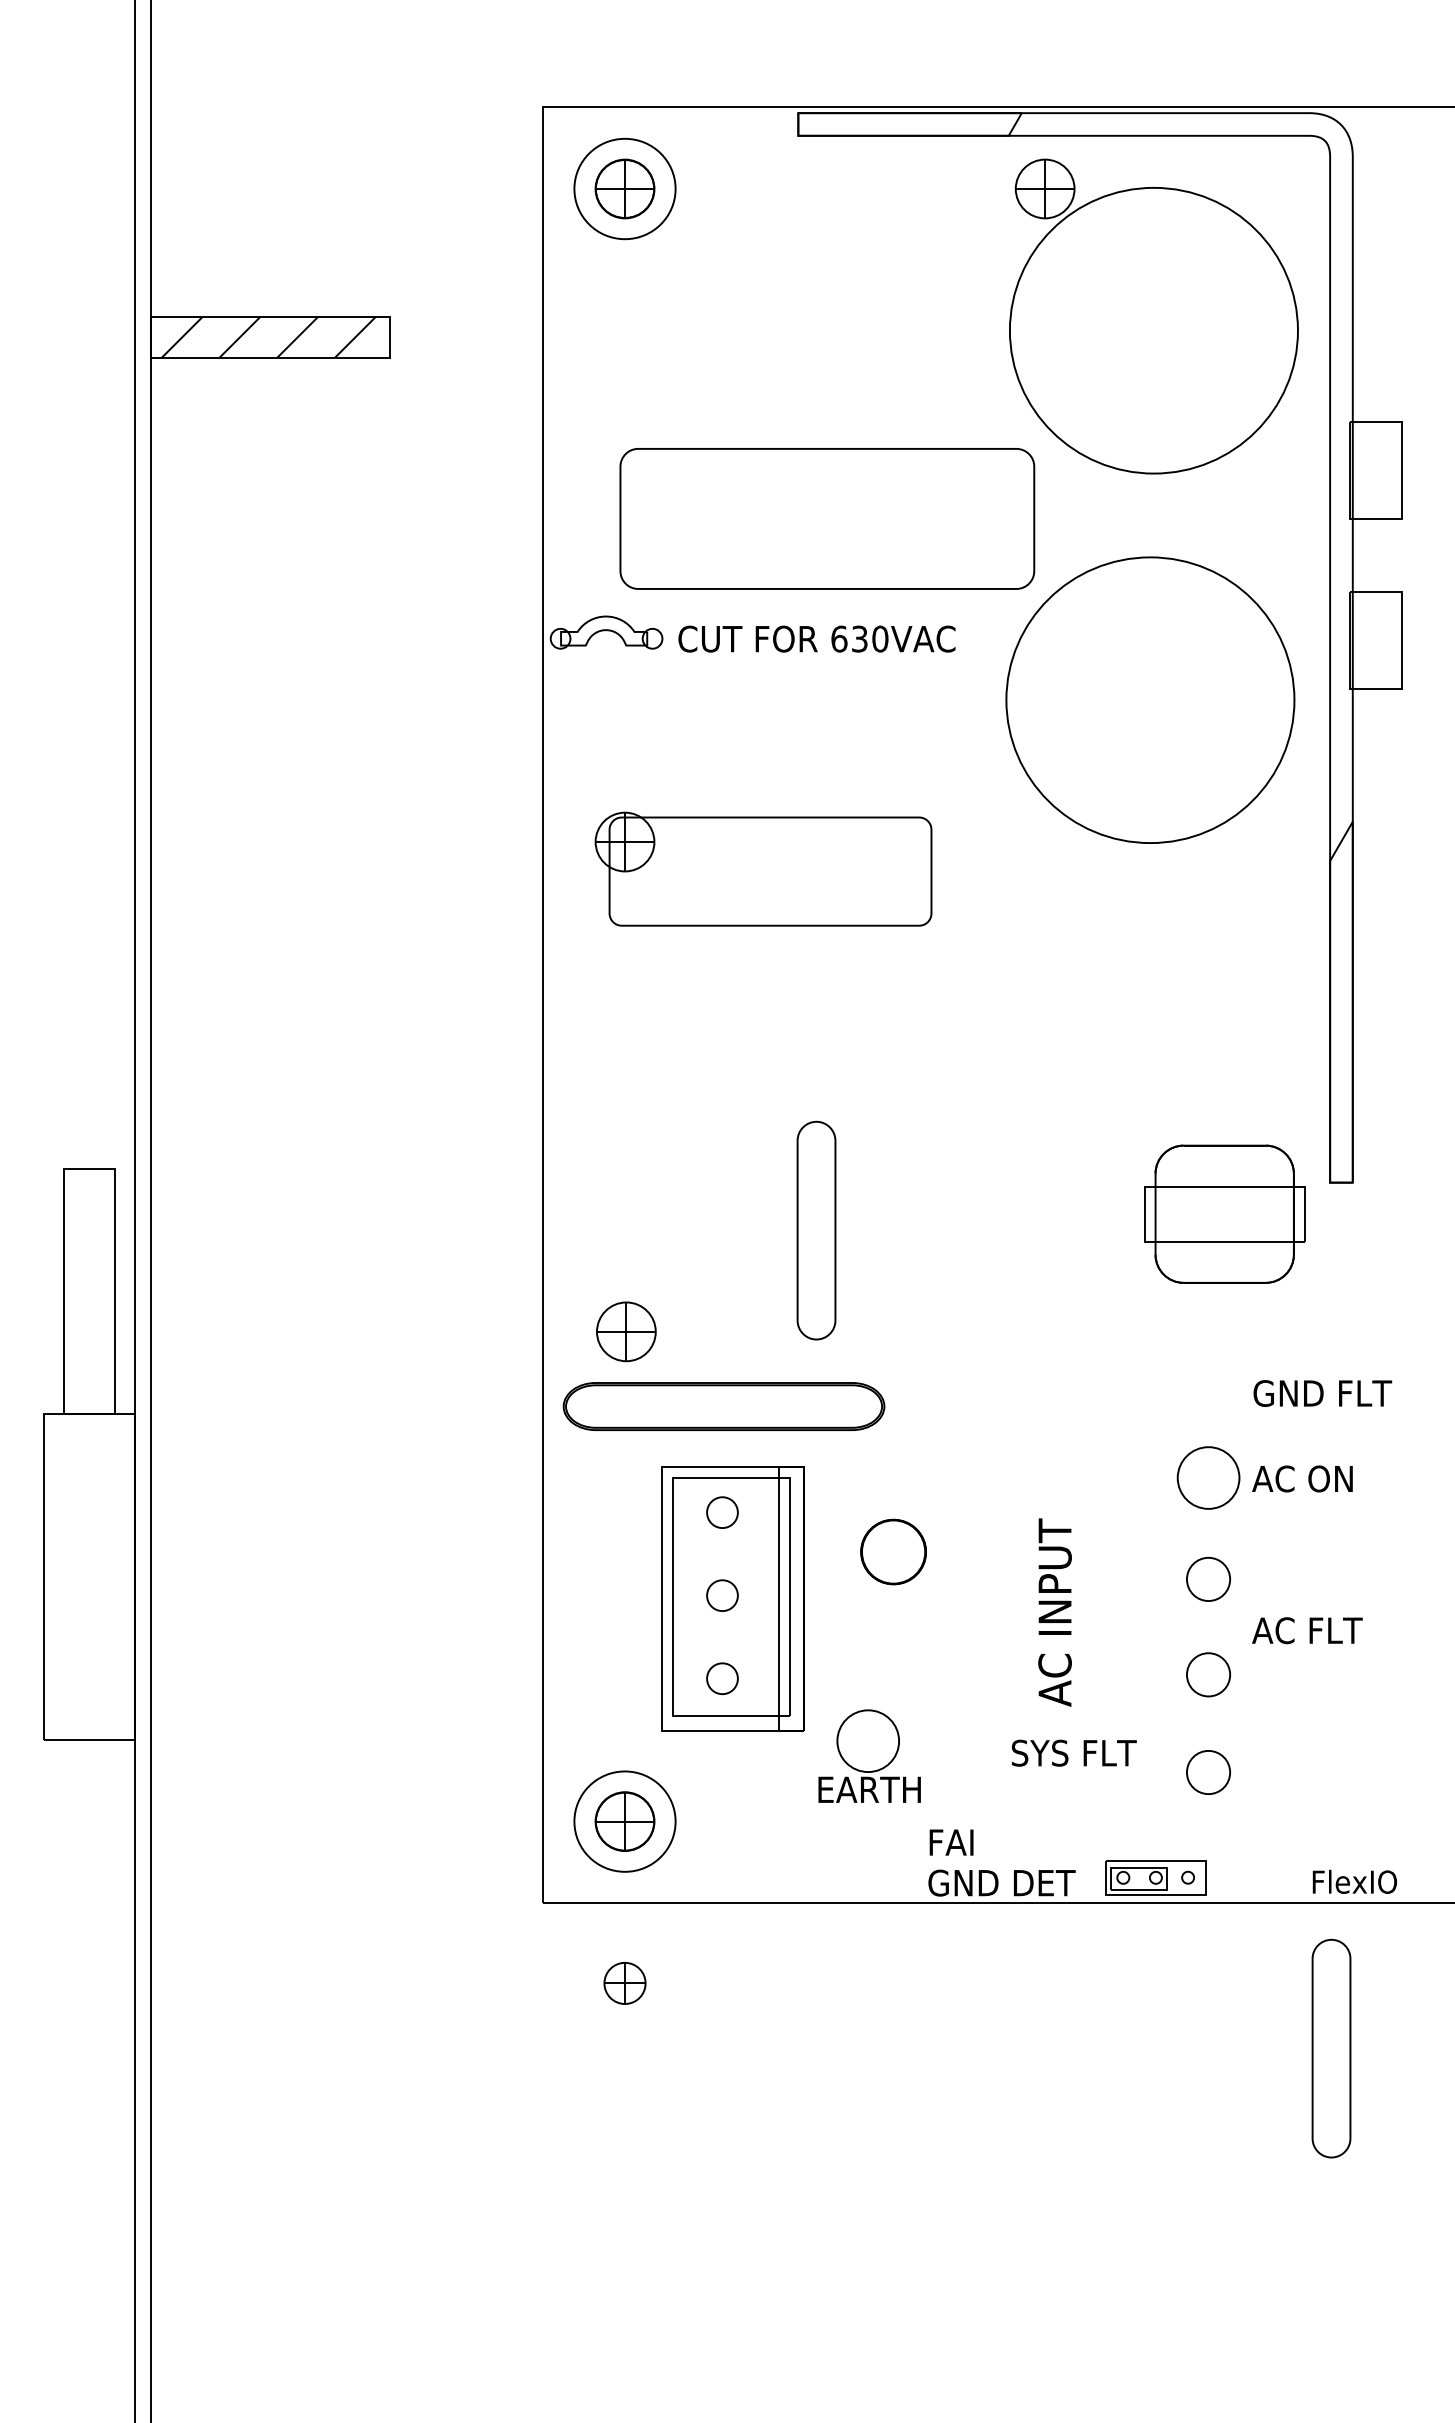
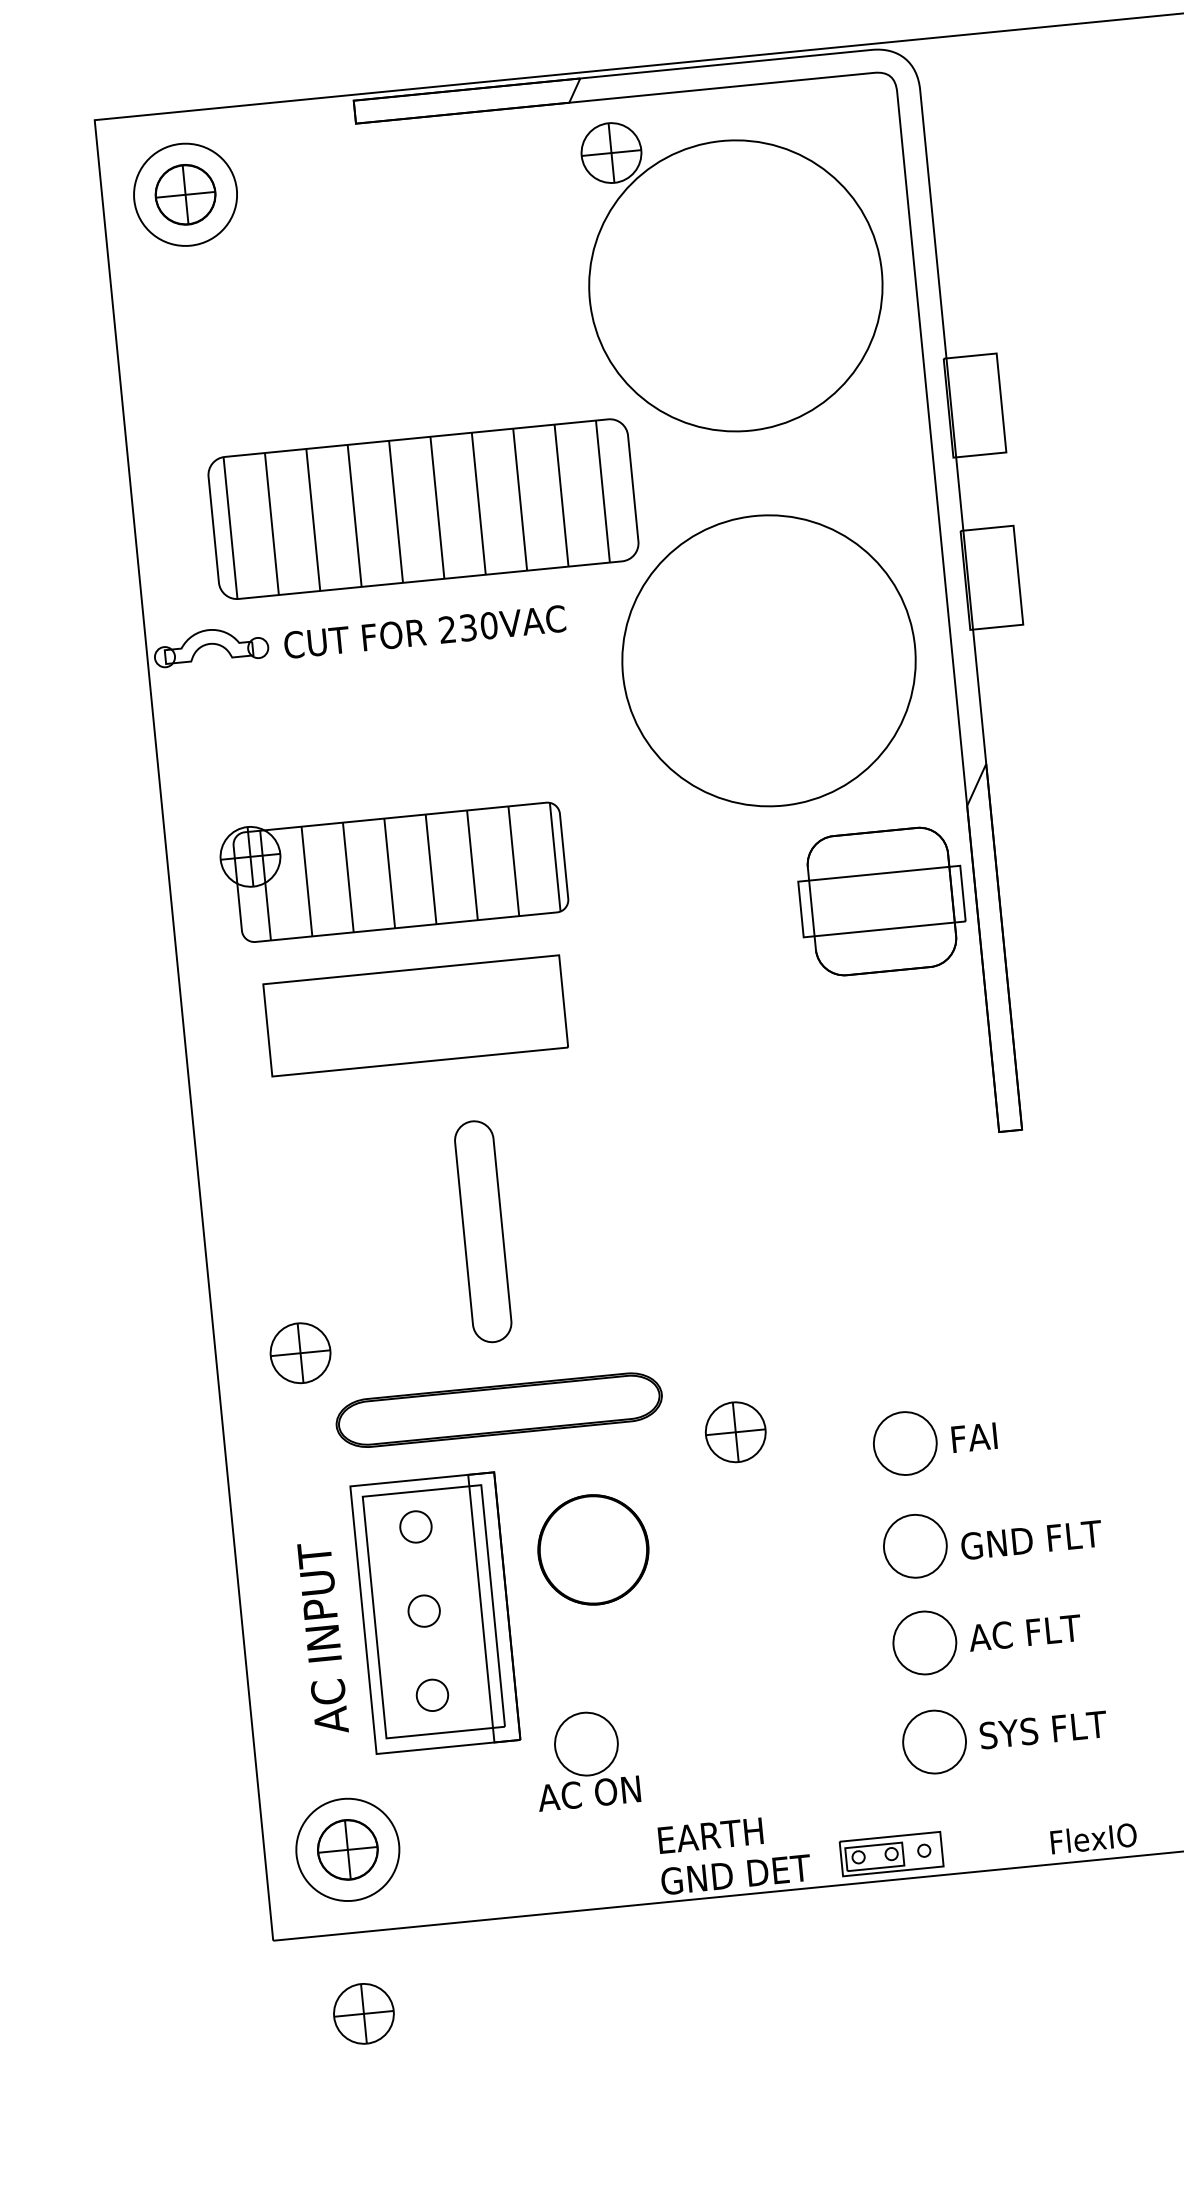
hatch: (820, 518) -> (416, 509), added
text: (839, 638) -> (447, 629), 630VAC -> 230VAC
hatch: (779, 871) -> (410, 871), added
part: (770, 1013) -> (415, 1016), added
part: (1224, 1213) -> (881, 900), moved
text: (1322, 1393) -> (1031, 1540), moved
part: (723, 1406) -> (498, 1410), moved
part: (1043, 1450) -> (735, 1432), added
text: (1302, 1478) -> (1000, 1434), AC ON -> FAI
part: (893, 1551) -> (593, 1549), size x1.67
part: (1208, 1579) -> (915, 1546), size x1.43
text: (1054, 1612) -> (322, 1638), moved
text: (1307, 1630) -> (1025, 1632), moved
part: (1208, 1674) -> (924, 1642), size x1.43
text: (1073, 1752) -> (1042, 1729), moved
part: (1208, 1772) -> (934, 1742), size x1.43
text: (867, 1789) -> (590, 1793), EARTH -> AC ON
text: (982, 1842) -> (712, 1835), FAI -> EARTH
part: (624, 1983) -> (363, 2014), size x1.43
part: (1331, 2048) -> (1086, 2009), removed

